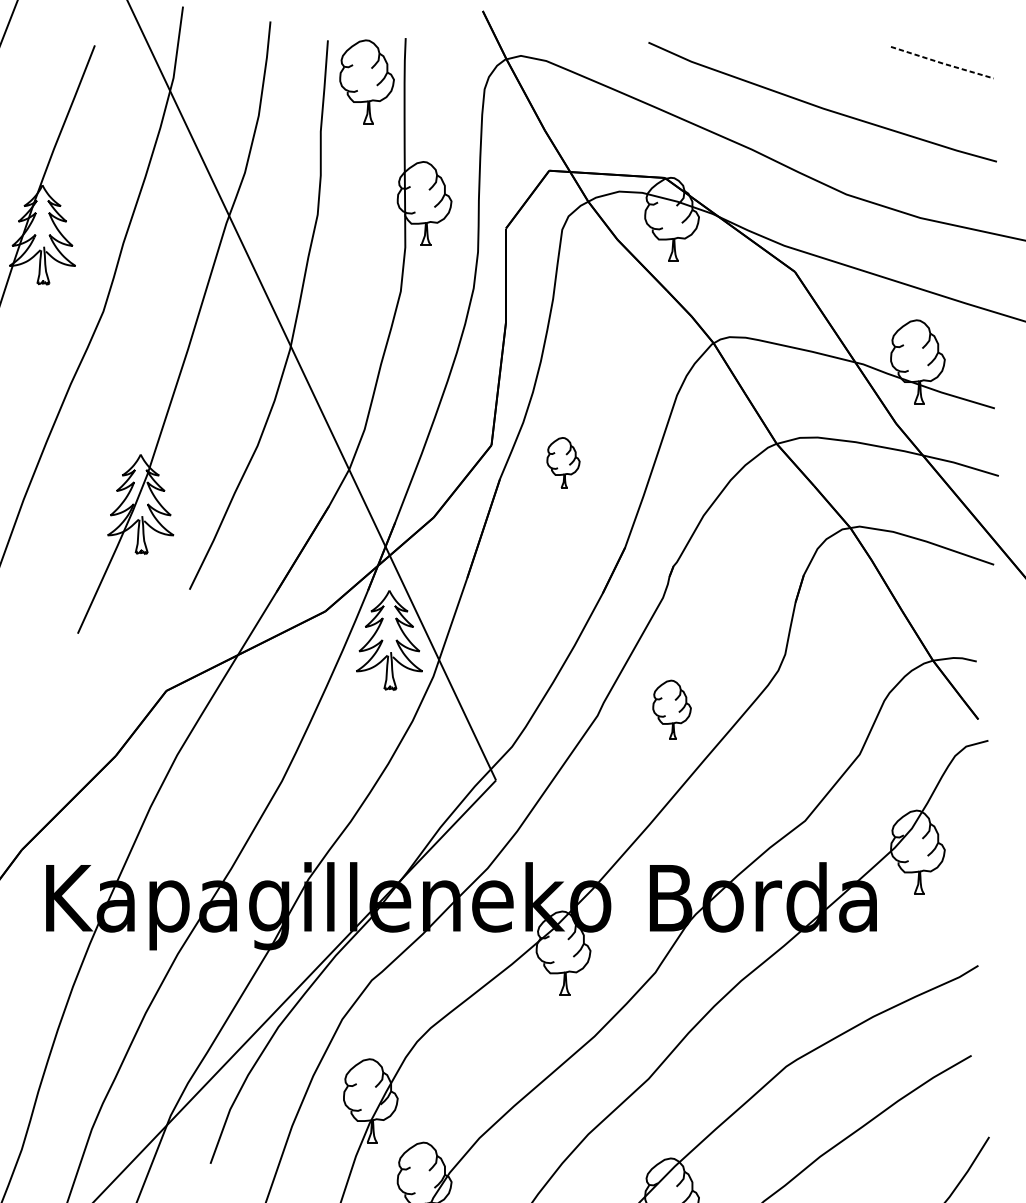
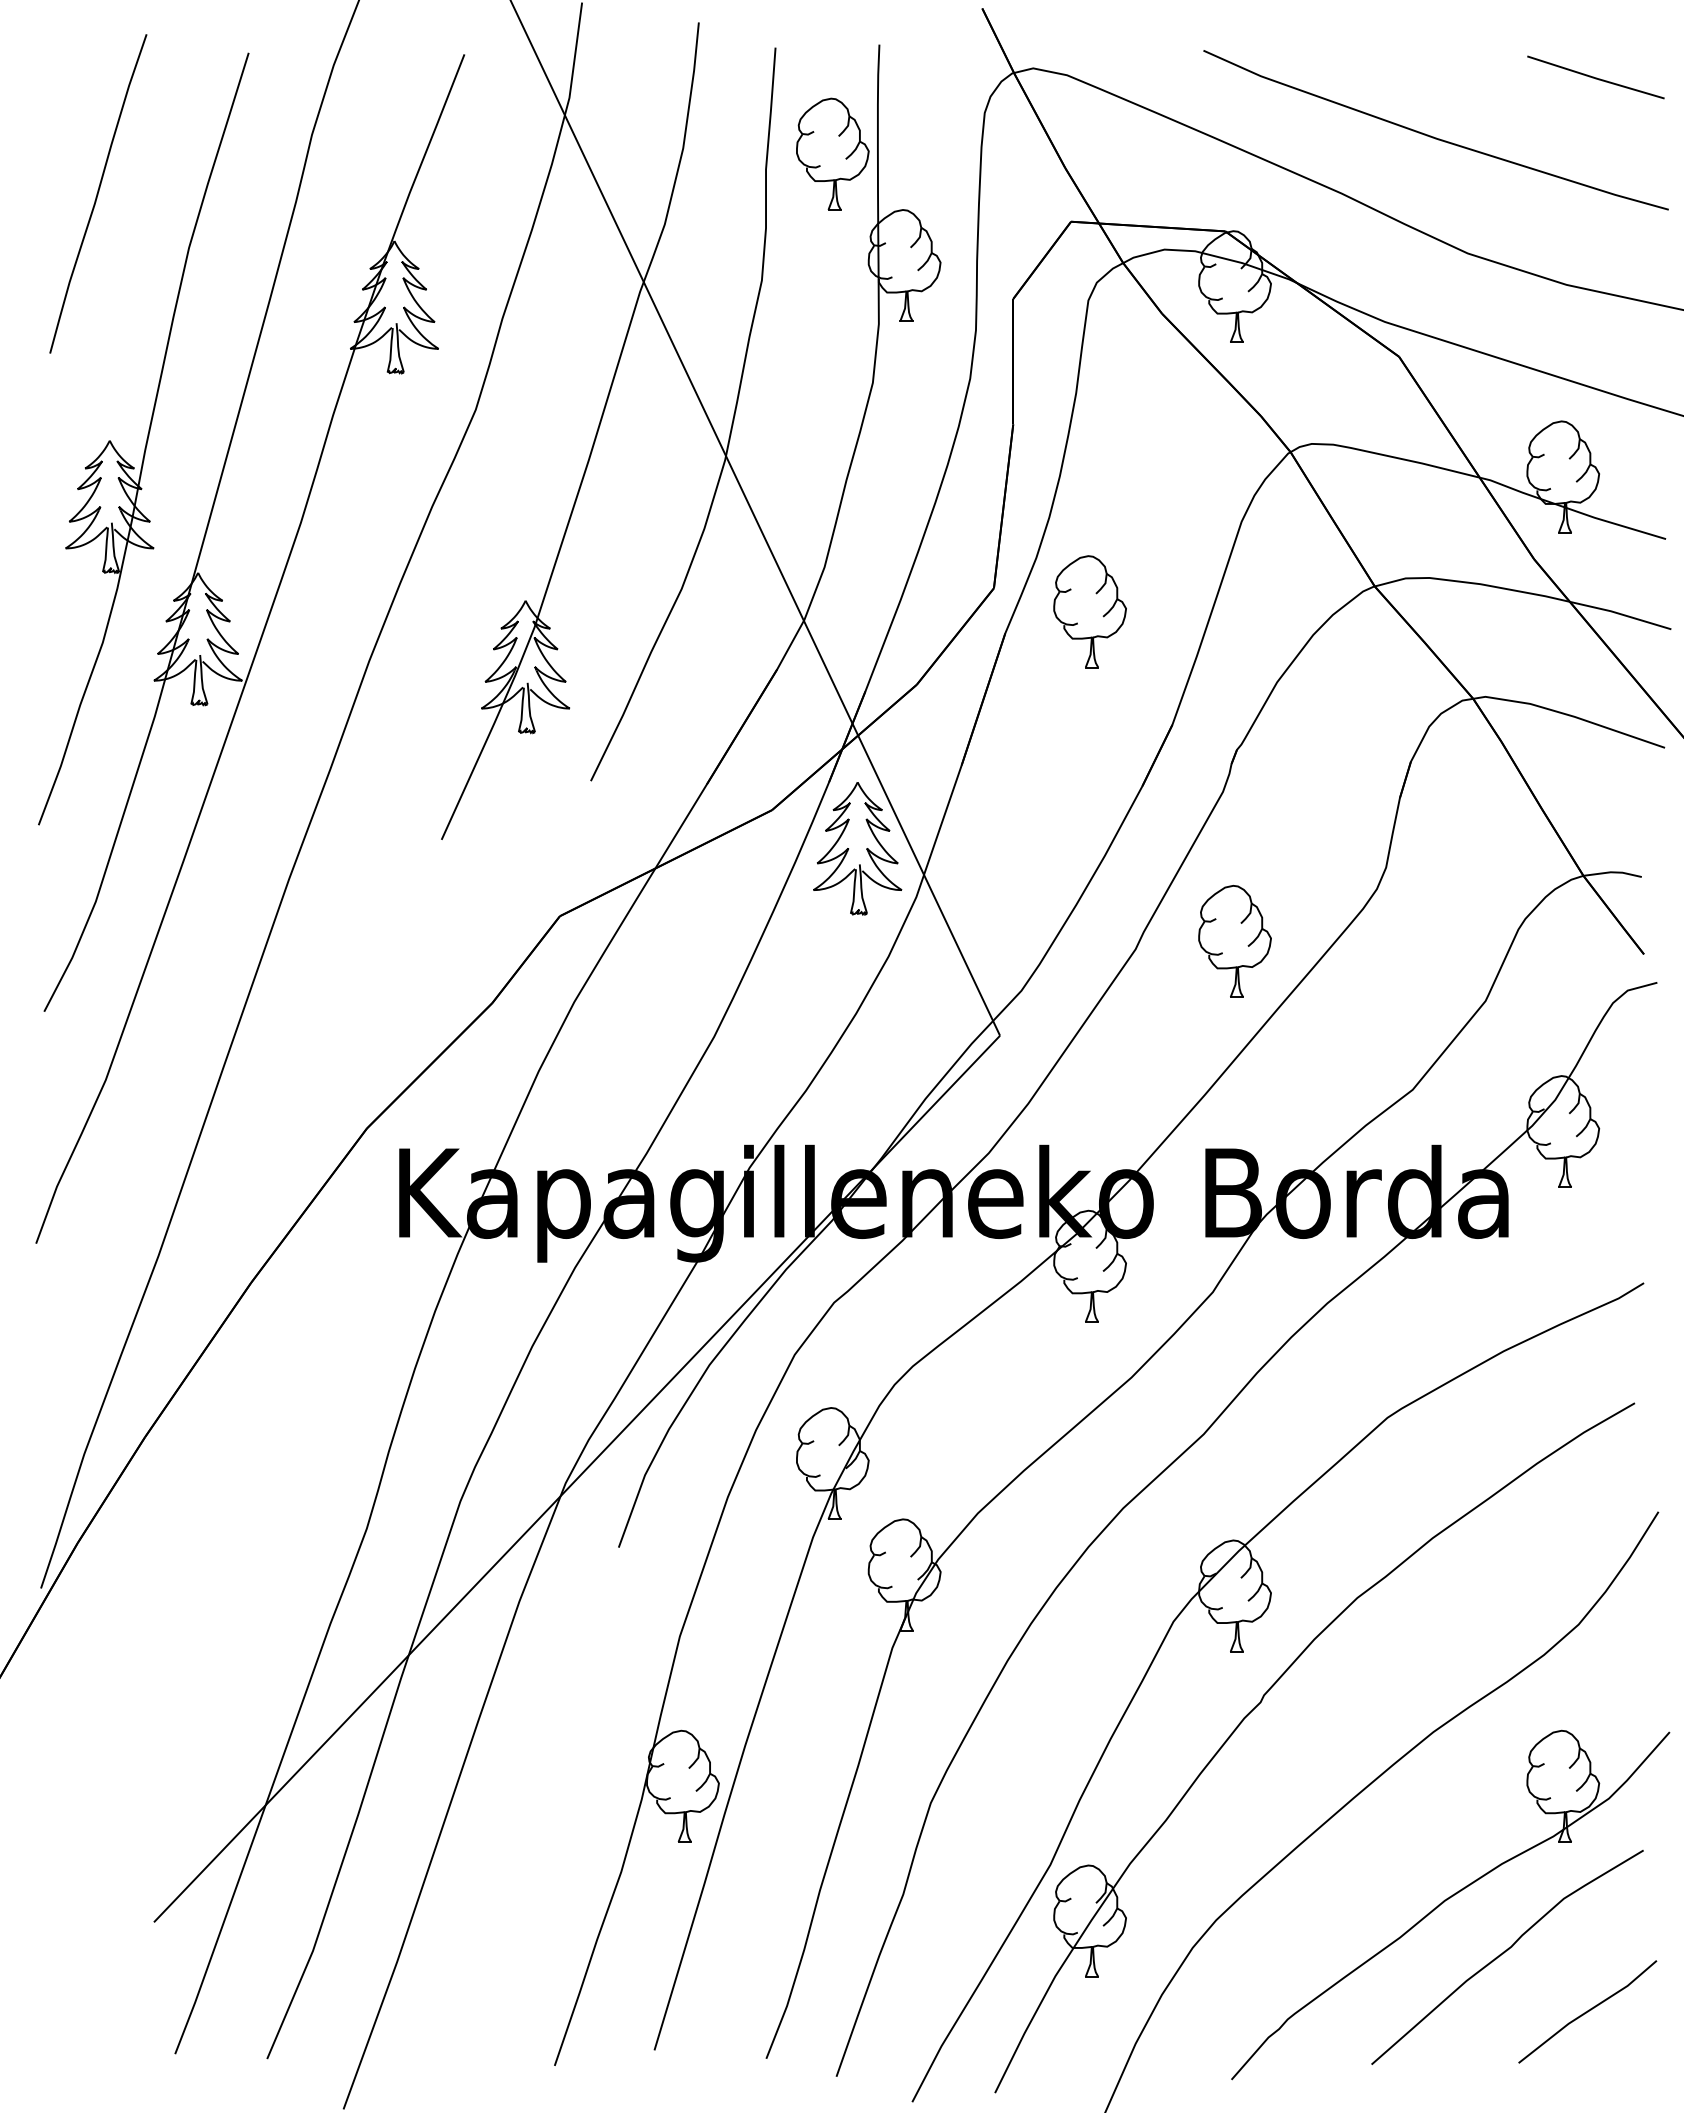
line: (942, 63) -> (1595, 78), dashed -> solid
part: (366, 81) -> (832, 153), moved
part: (563, 462) -> (1089, 611), size x1.67
part: (671, 709) -> (1234, 941), size x1.43

